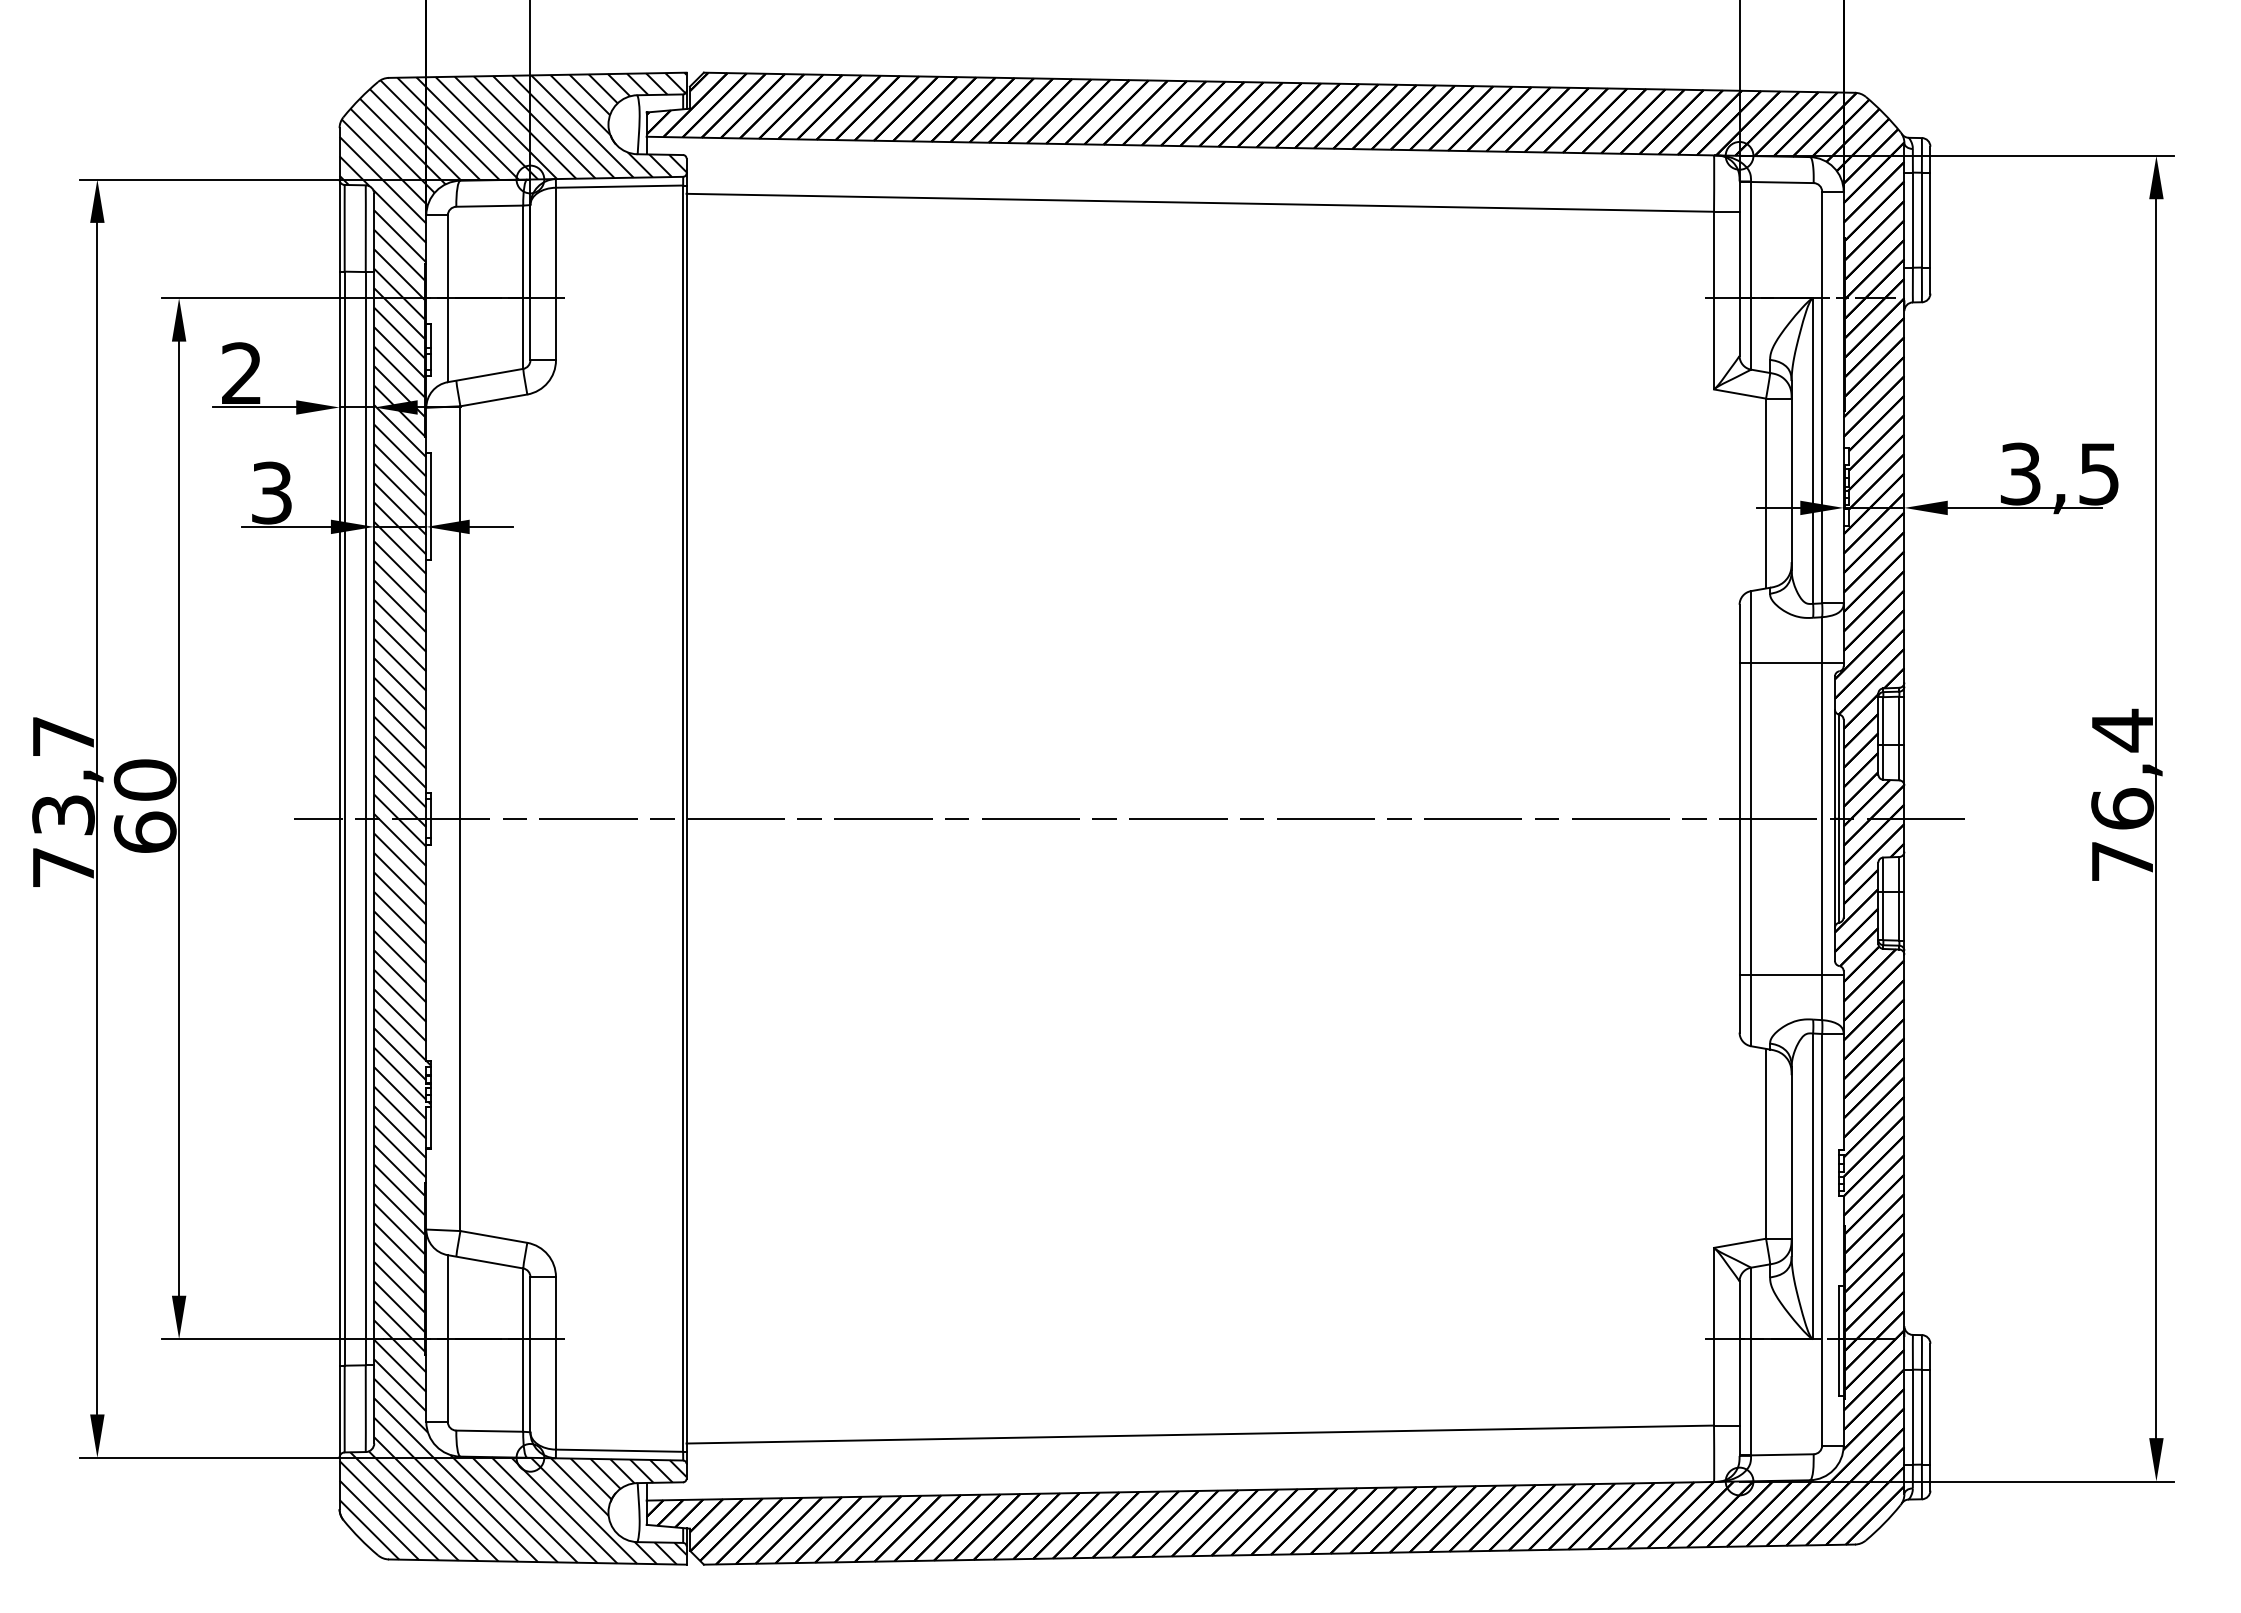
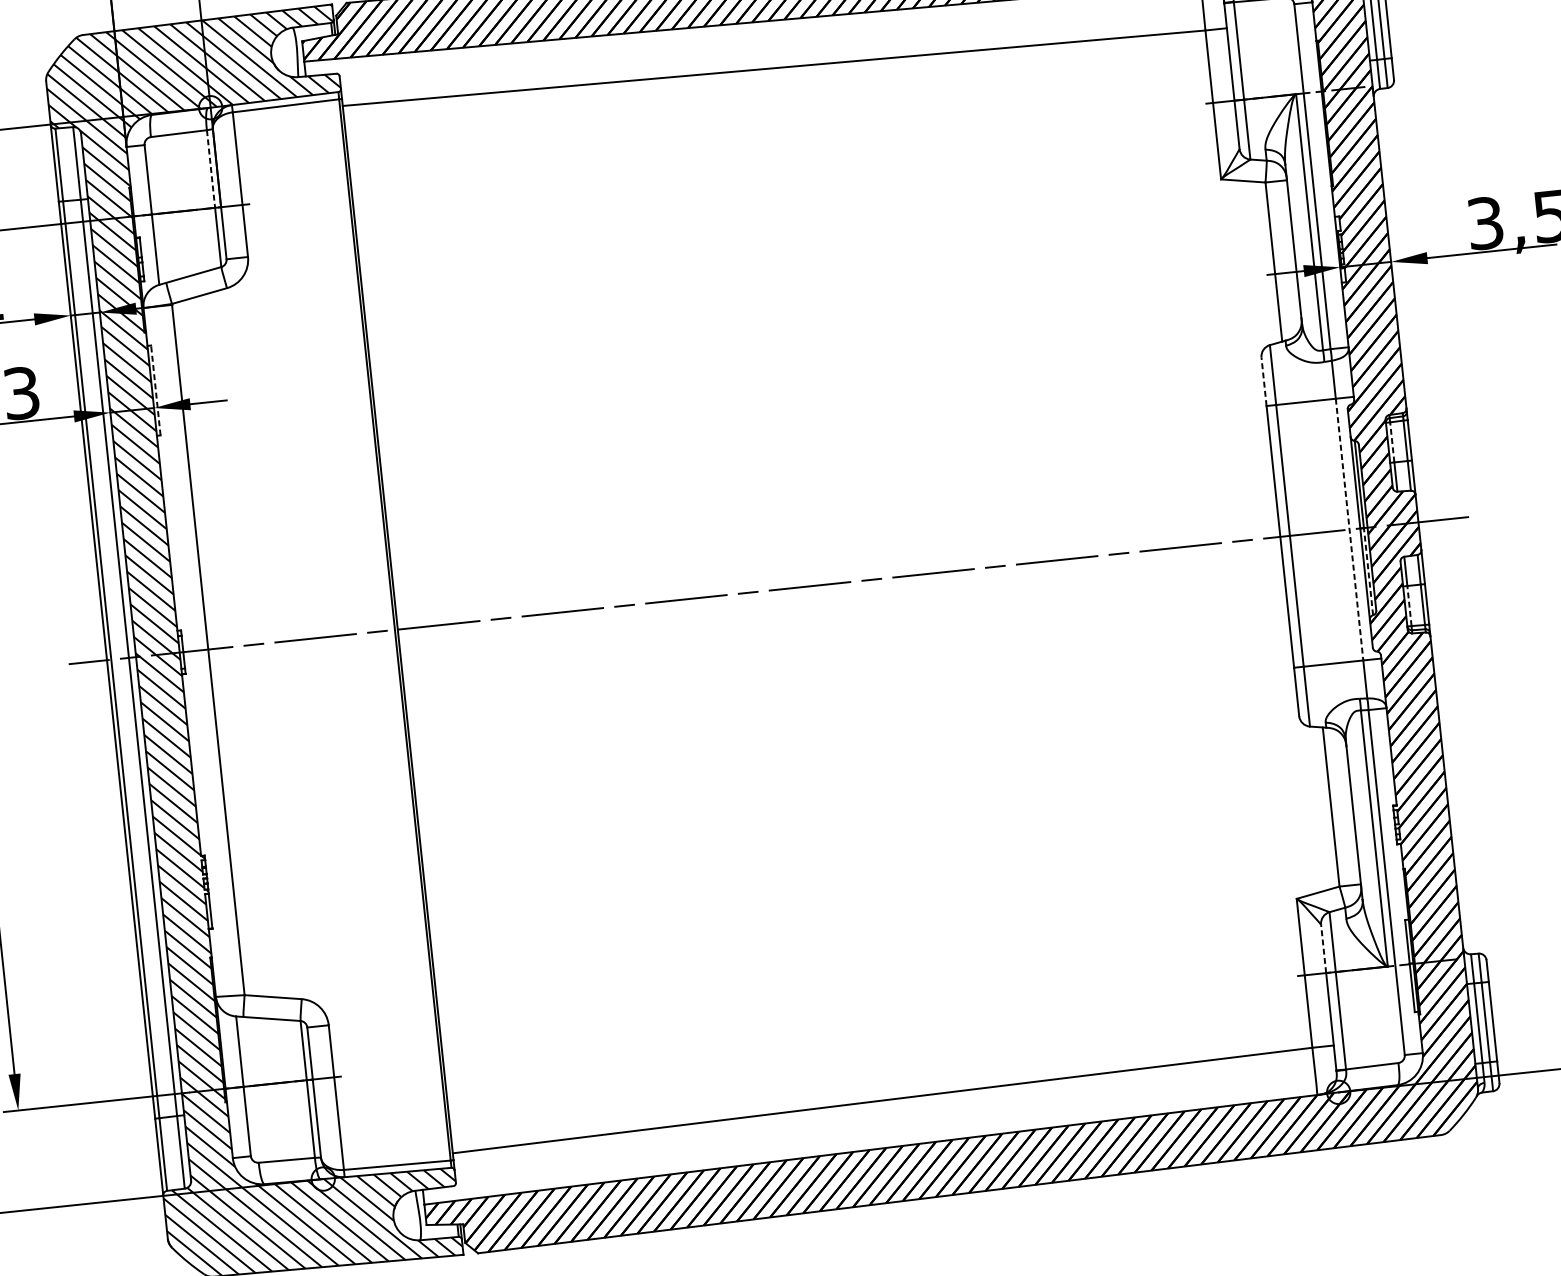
line: (523, 252) -> (211, 169), solid -> dashed
line: (430, 506) -> (155, 390), solid -> dashed
line: (1739, 633) -> (1263, 381), solid -> dashed
line: (1883, 721) -> (1392, 442), solid -> dashed
line: (1822, 819) -> (1349, 530), solid -> dashed
line: (1839, 870) -> (1368, 571), solid -> dashed
line: (1883, 916) -> (1409, 606), solid -> dashed
line: (1739, 1310) -> (1323, 949), solid -> dashed

